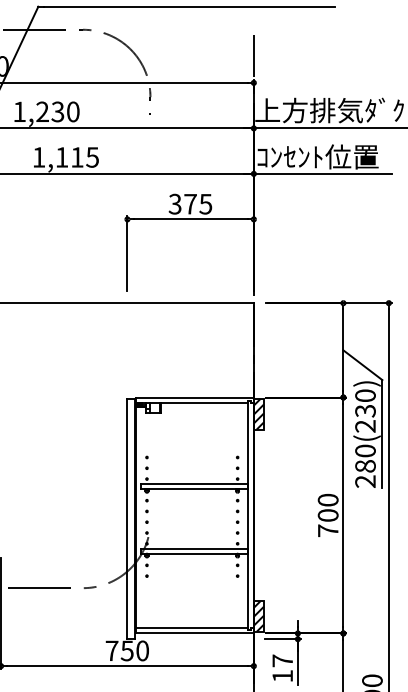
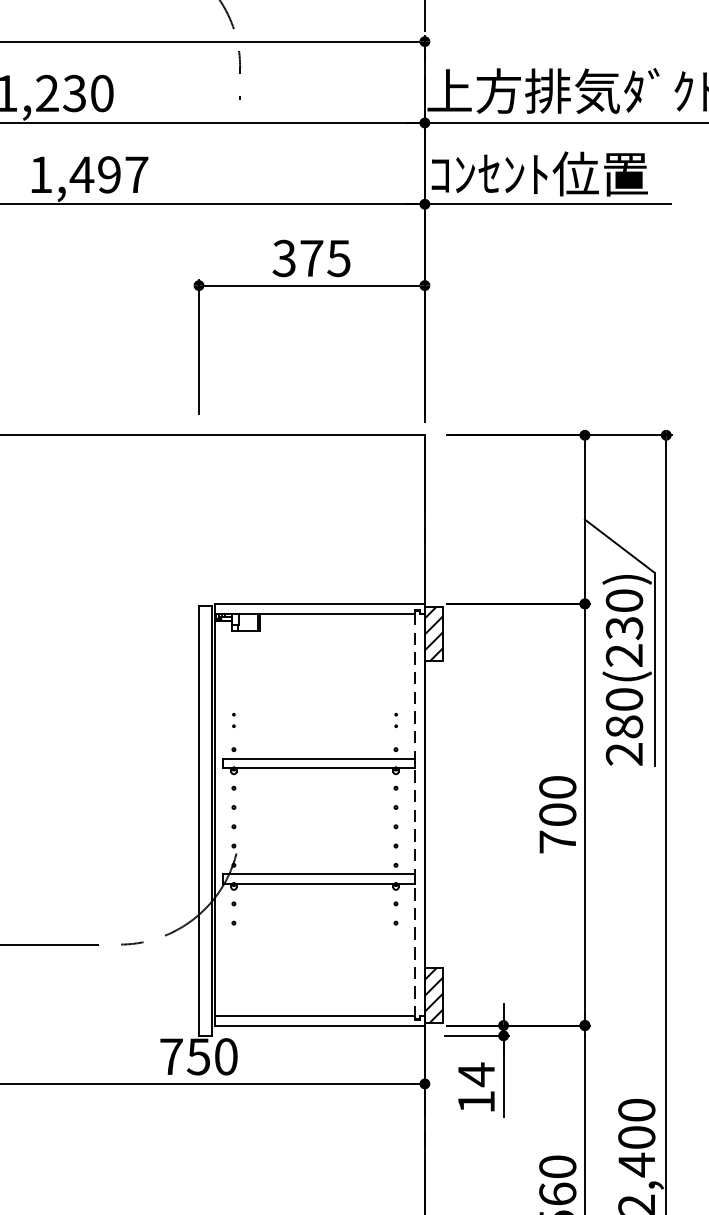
text: (77, 157) -> (109, 174), 1,115 -> 1,497
part: (146, 462) -> (233, 720), size x0.6
part: (237, 462) -> (395, 720), size x0.6
line: (248, 514) -> (415, 812), solid -> dashed
text: (282, 660) -> (476, 1073), 17 -> 14

